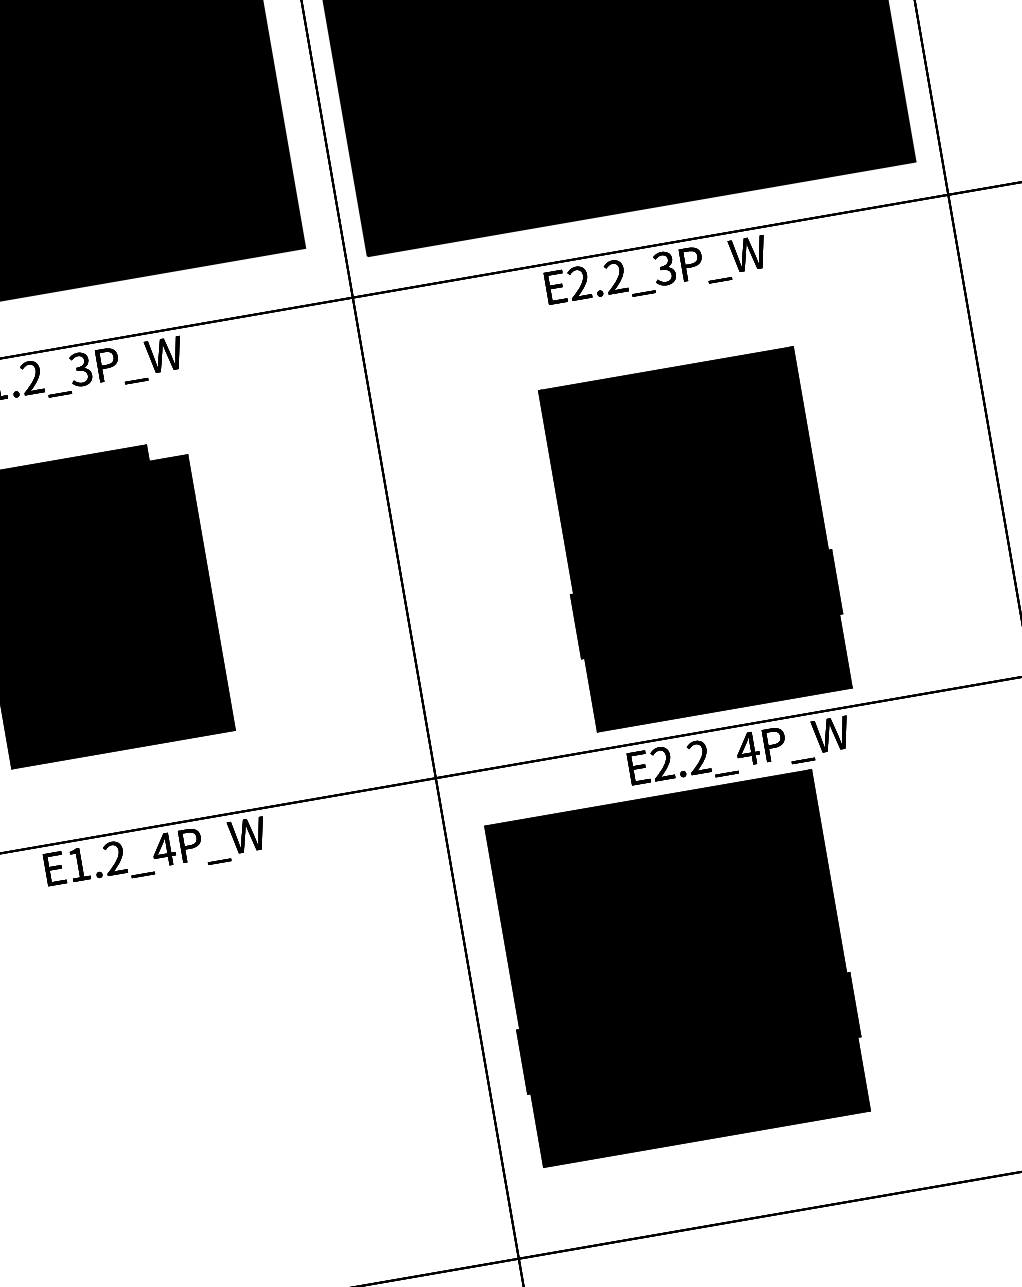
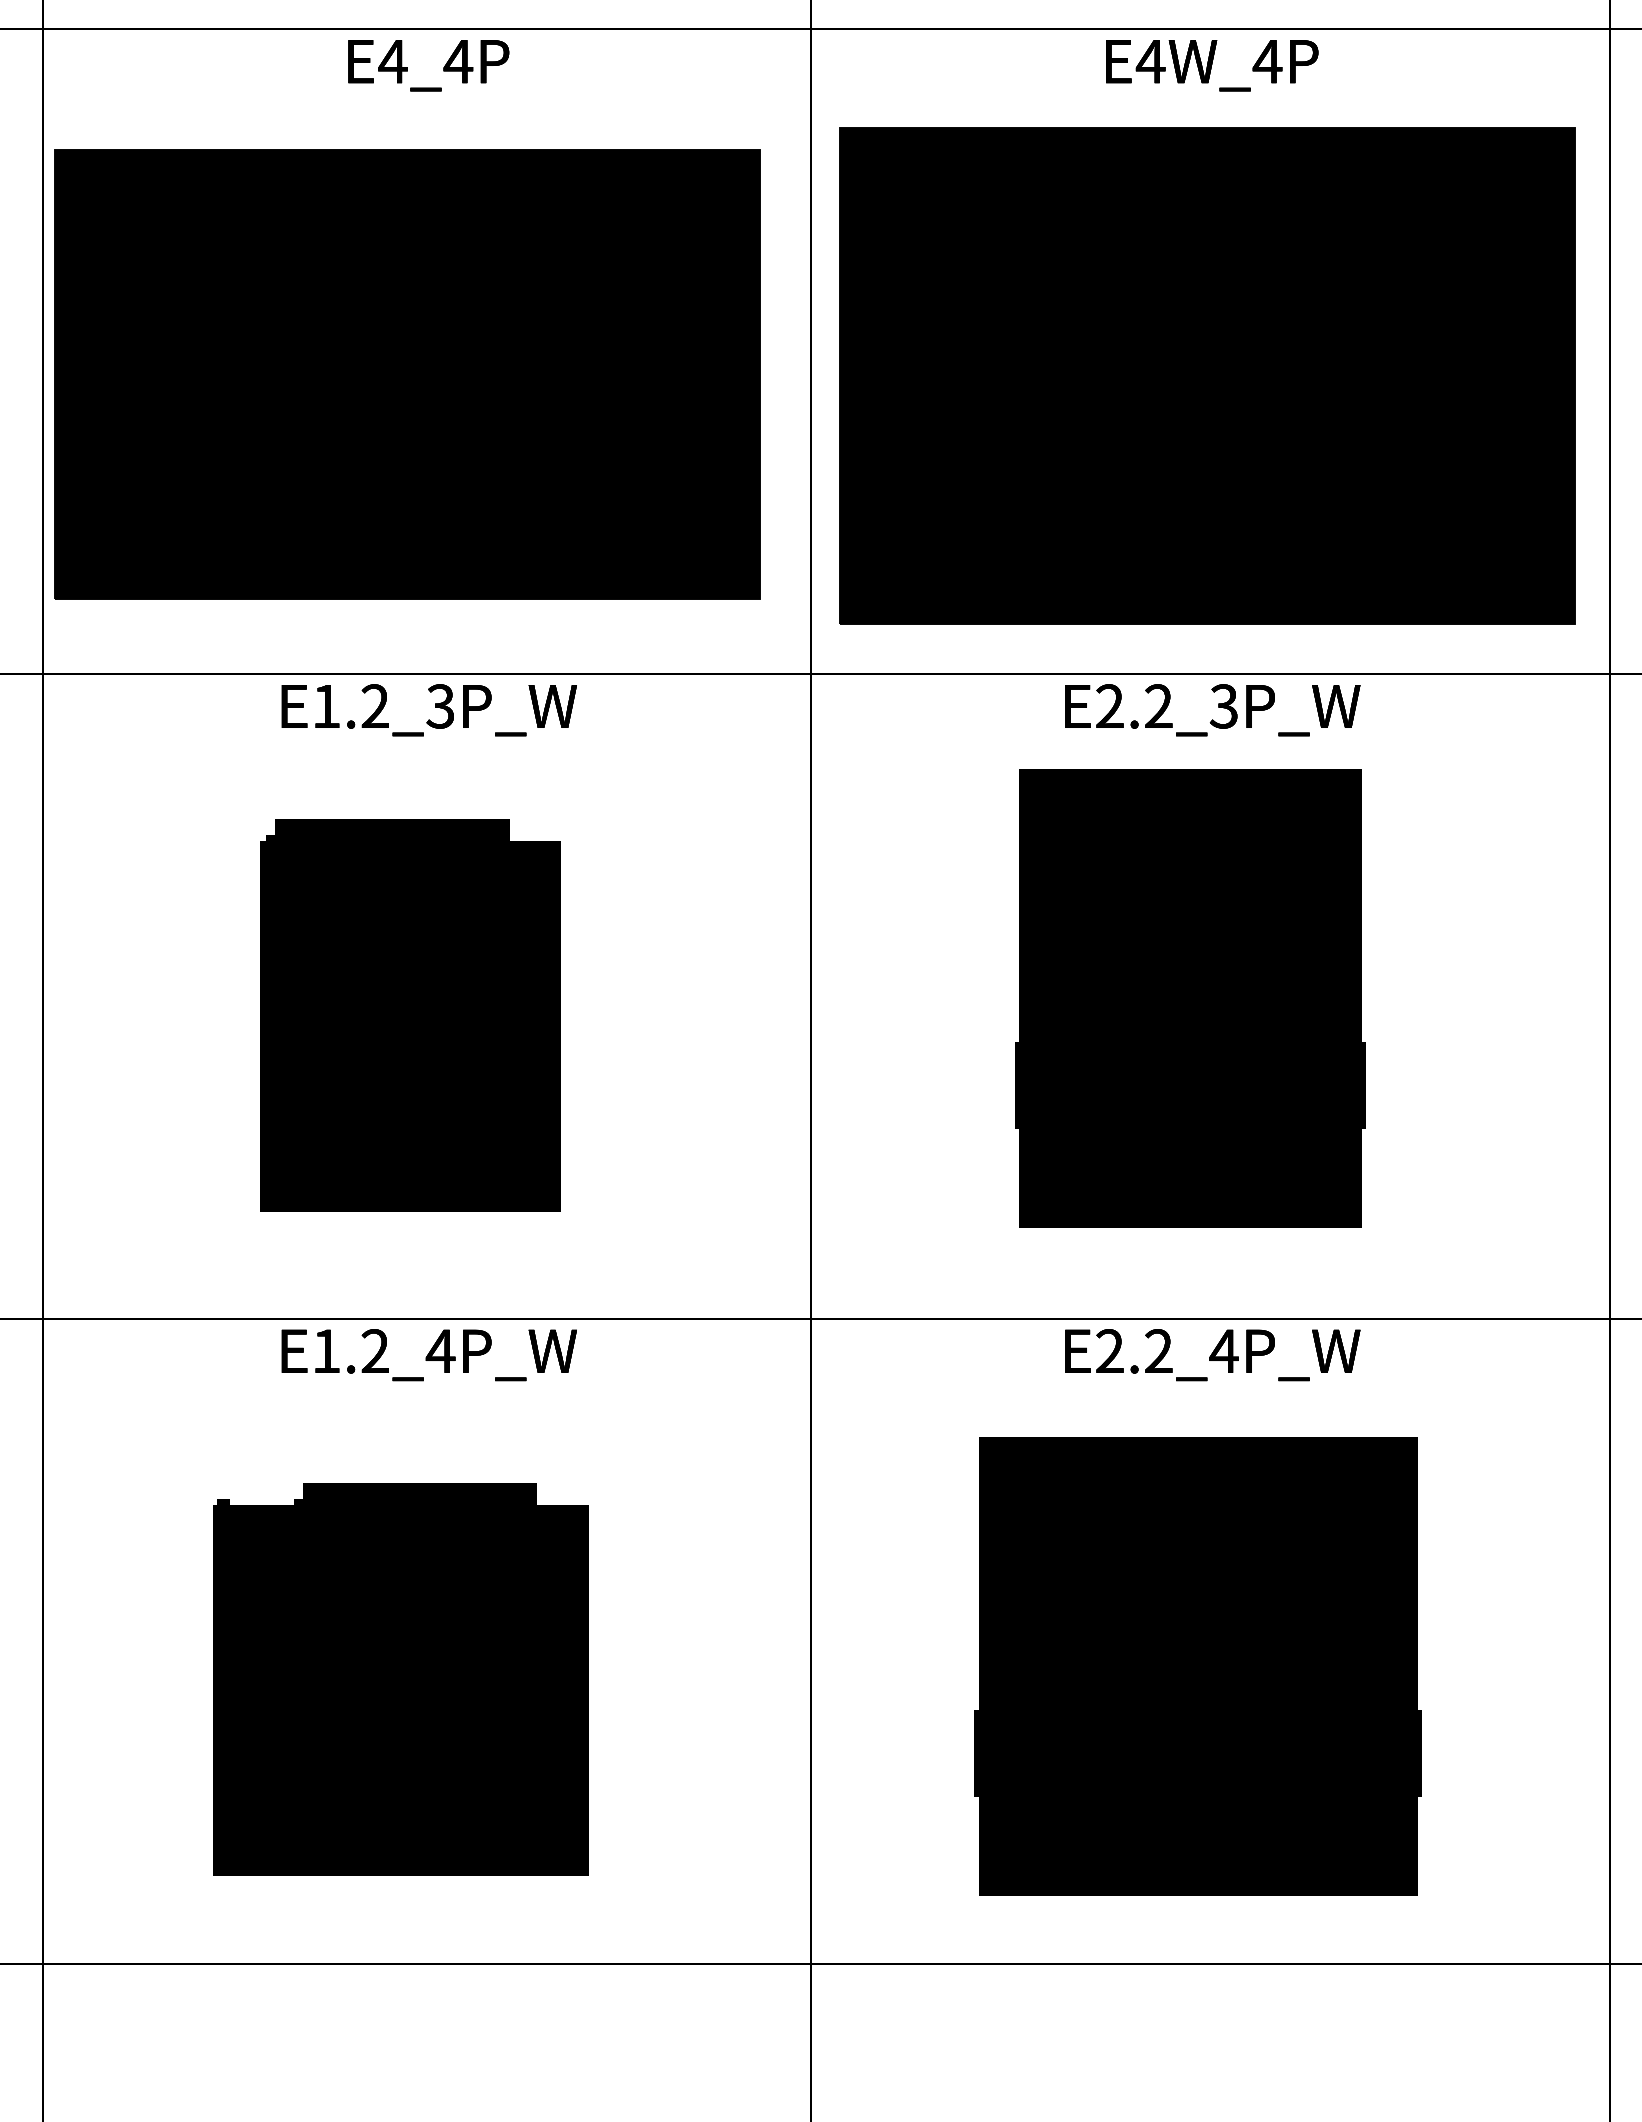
part: (695, 539) -> (1190, 998), moved
part: (676, 968) -> (1197, 1666), moved
part: (176, 1099) -> (400, 1679), added

